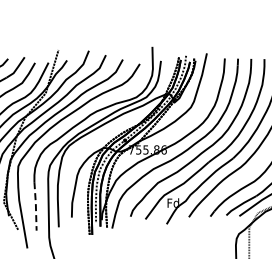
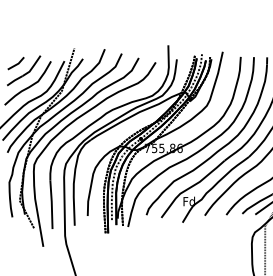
line: (35, 206) -> (51, 204), dashed -> solid

